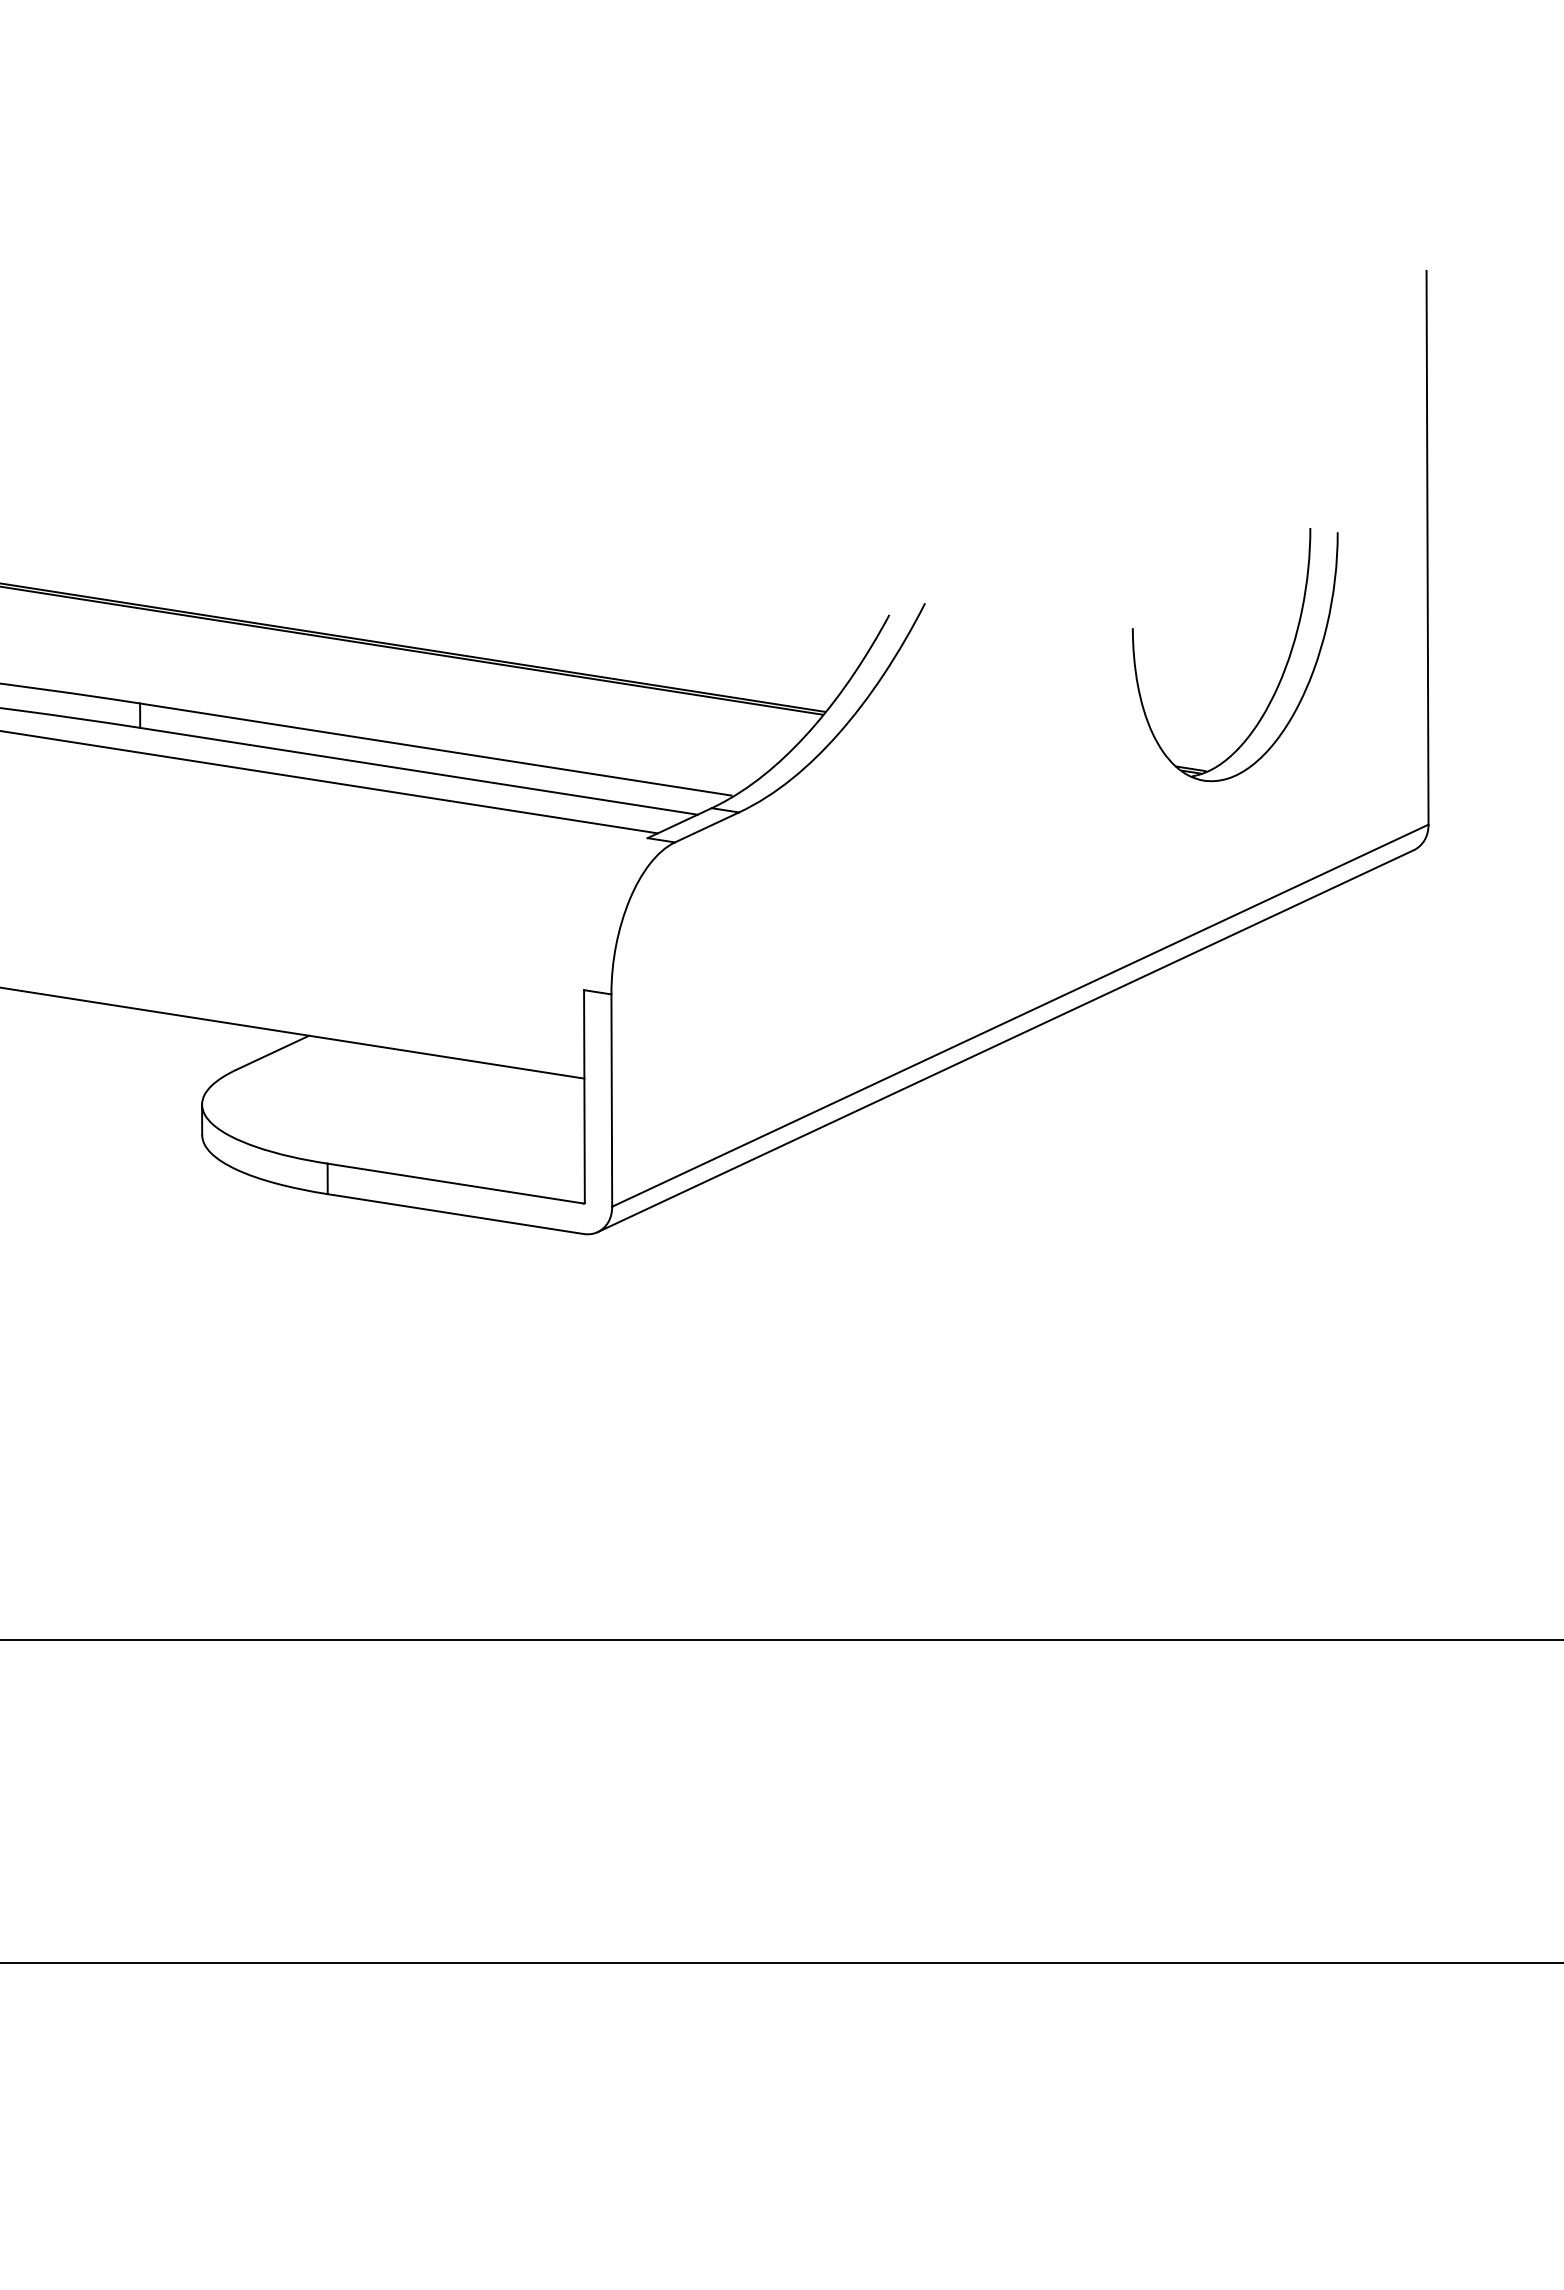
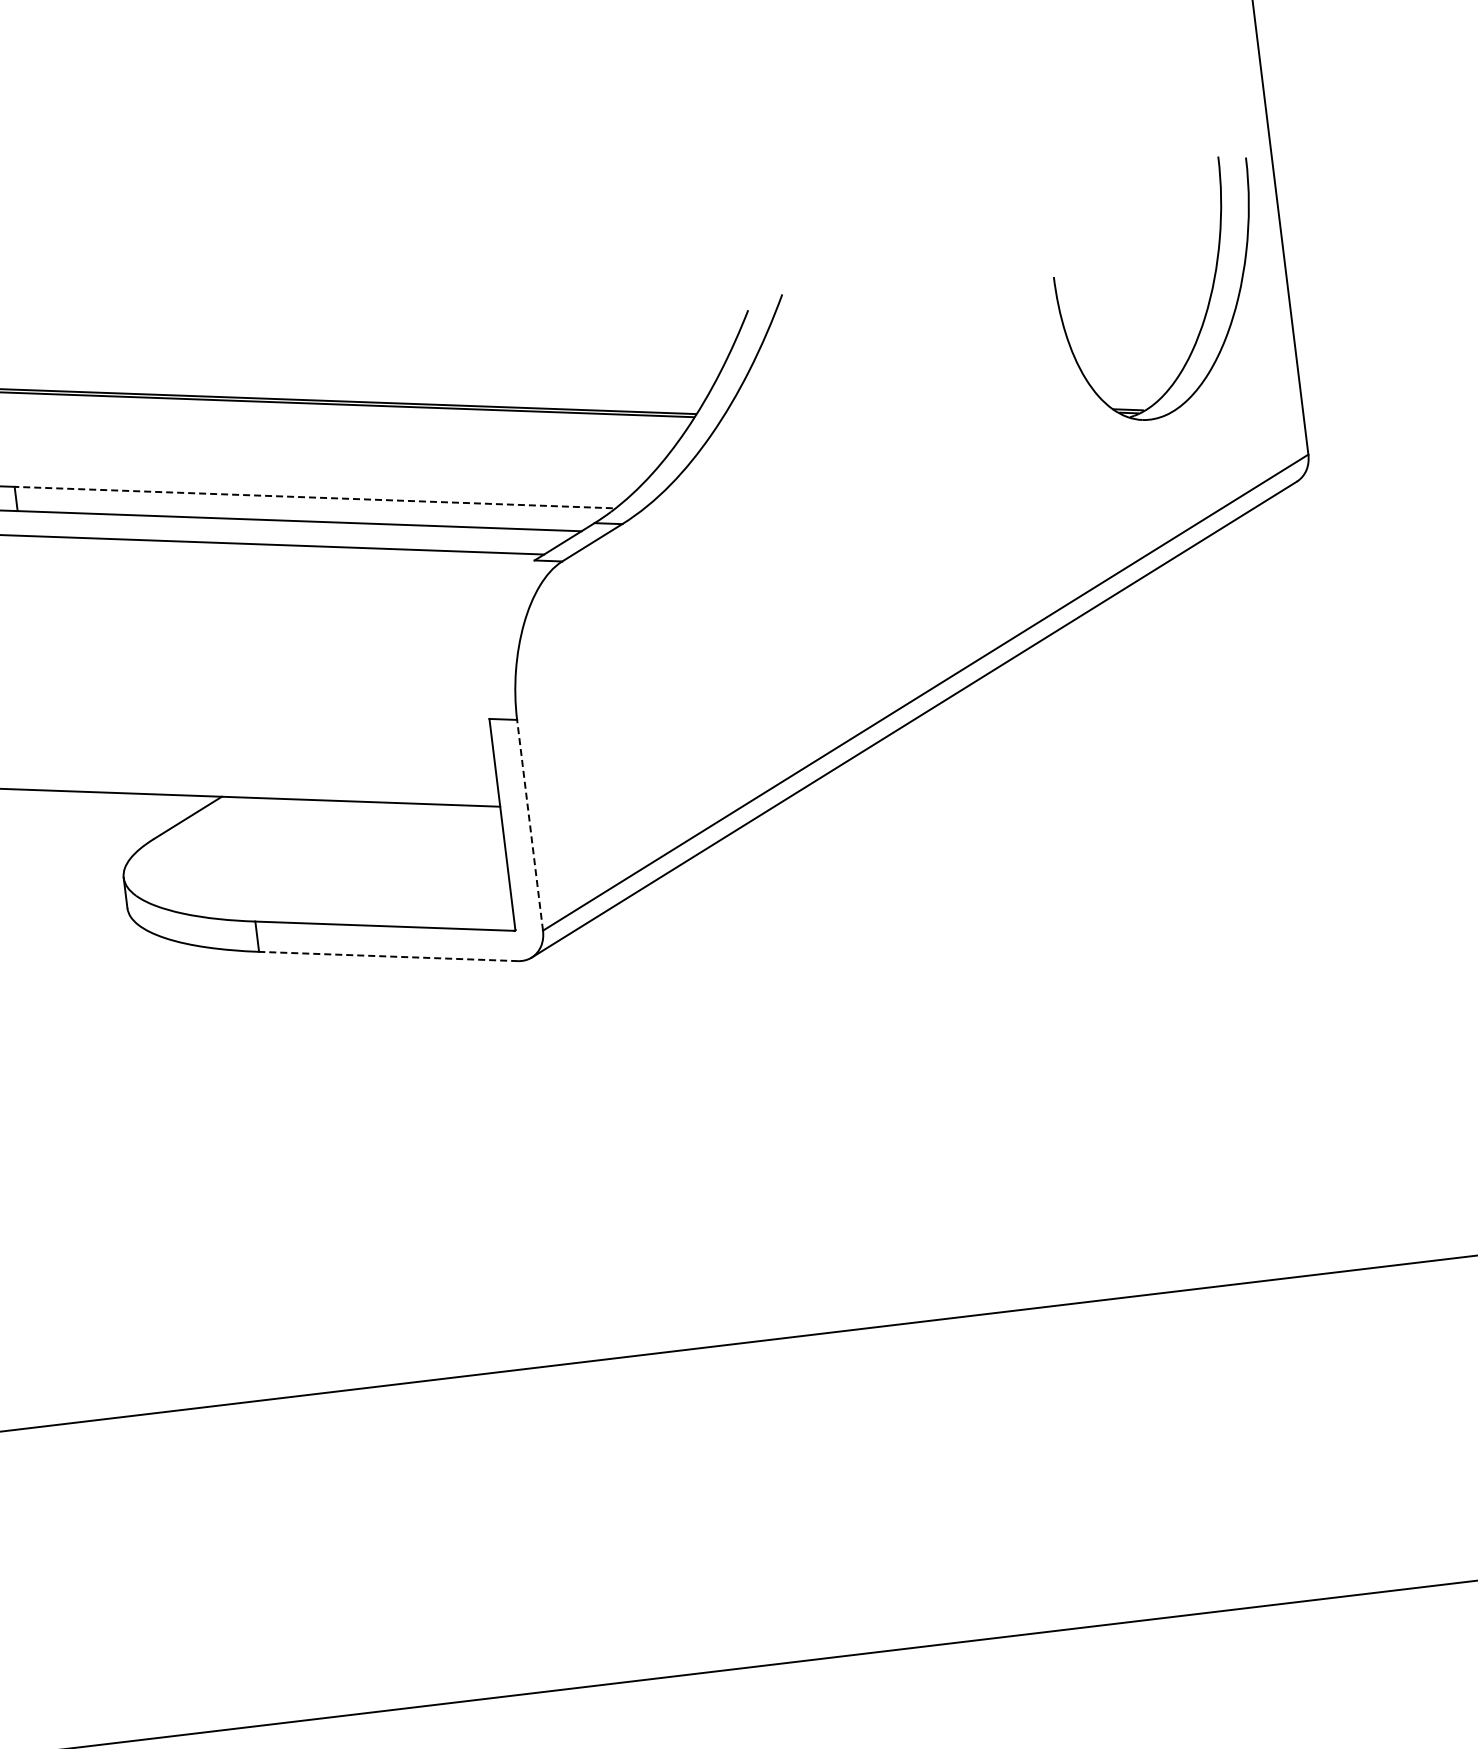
part: (1282, 672) -> (1207, 303), moved
line: (435, 749) -> (313, 497), solid -> dashed
line: (611, 1100) -> (529, 825), solid -> dashed
line: (455, 1214) -> (388, 956), solid -> dashed

